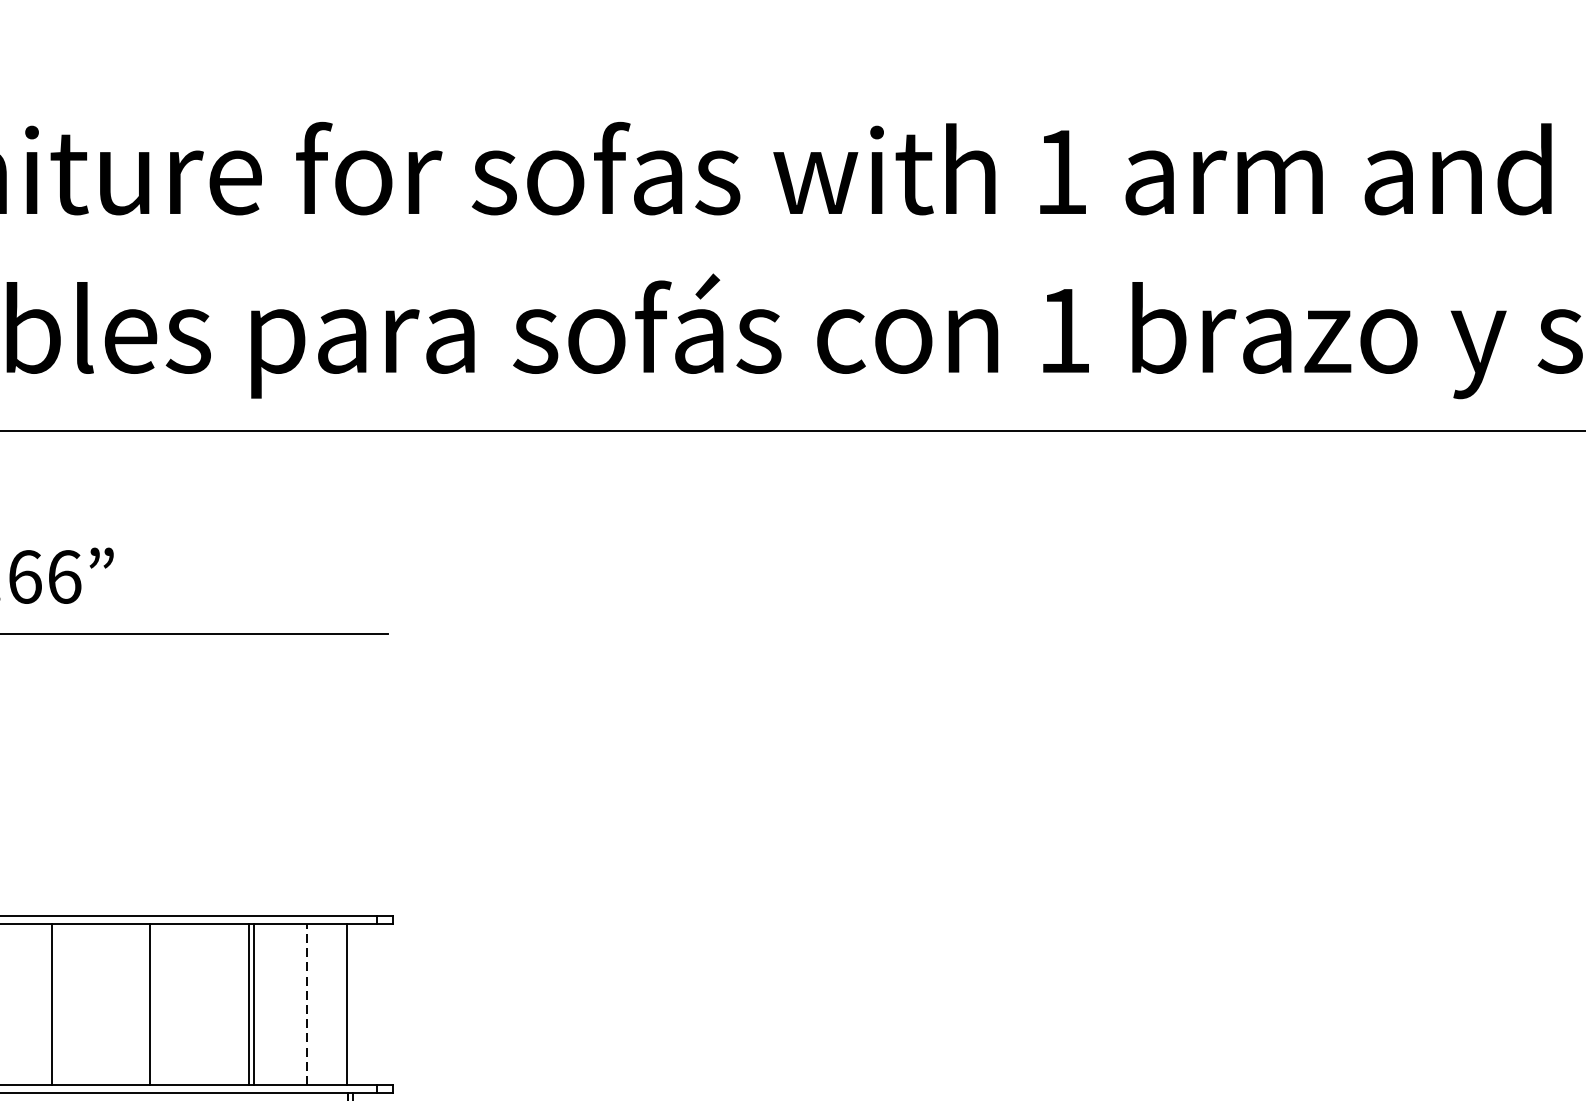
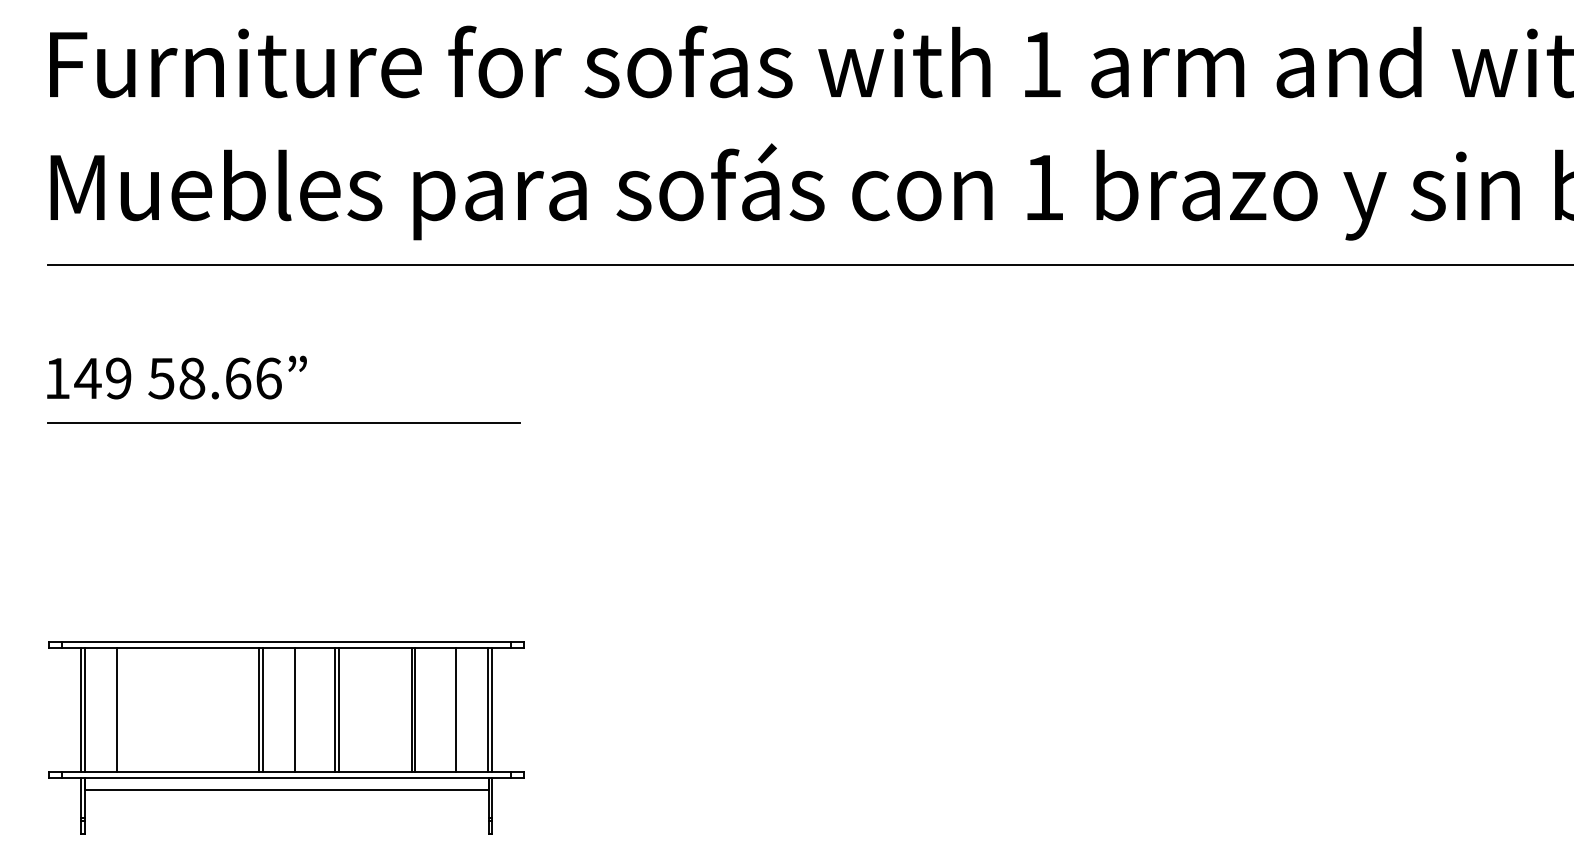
line: (57, 1003) -> (263, 709), added
line: (97, 1003) -> (294, 709), added
line: (155, 1003) -> (339, 709), added
line: (306, 1003) -> (456, 709), dashed -> solid
line: (353, 1003) -> (492, 709), added

